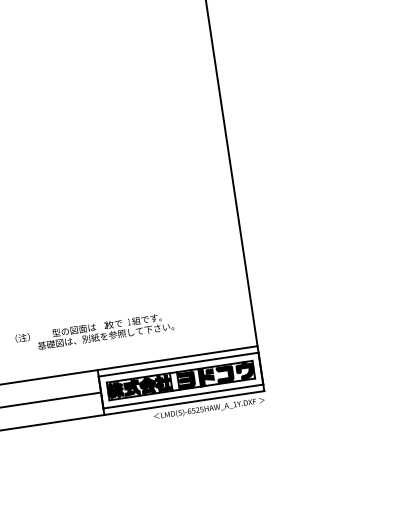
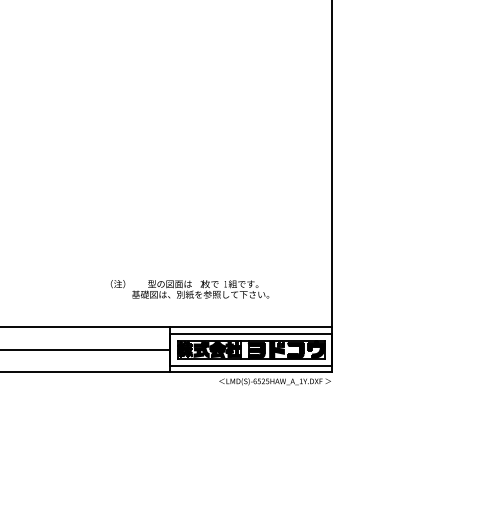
text: (95, 332) -> (190, 289), moved

